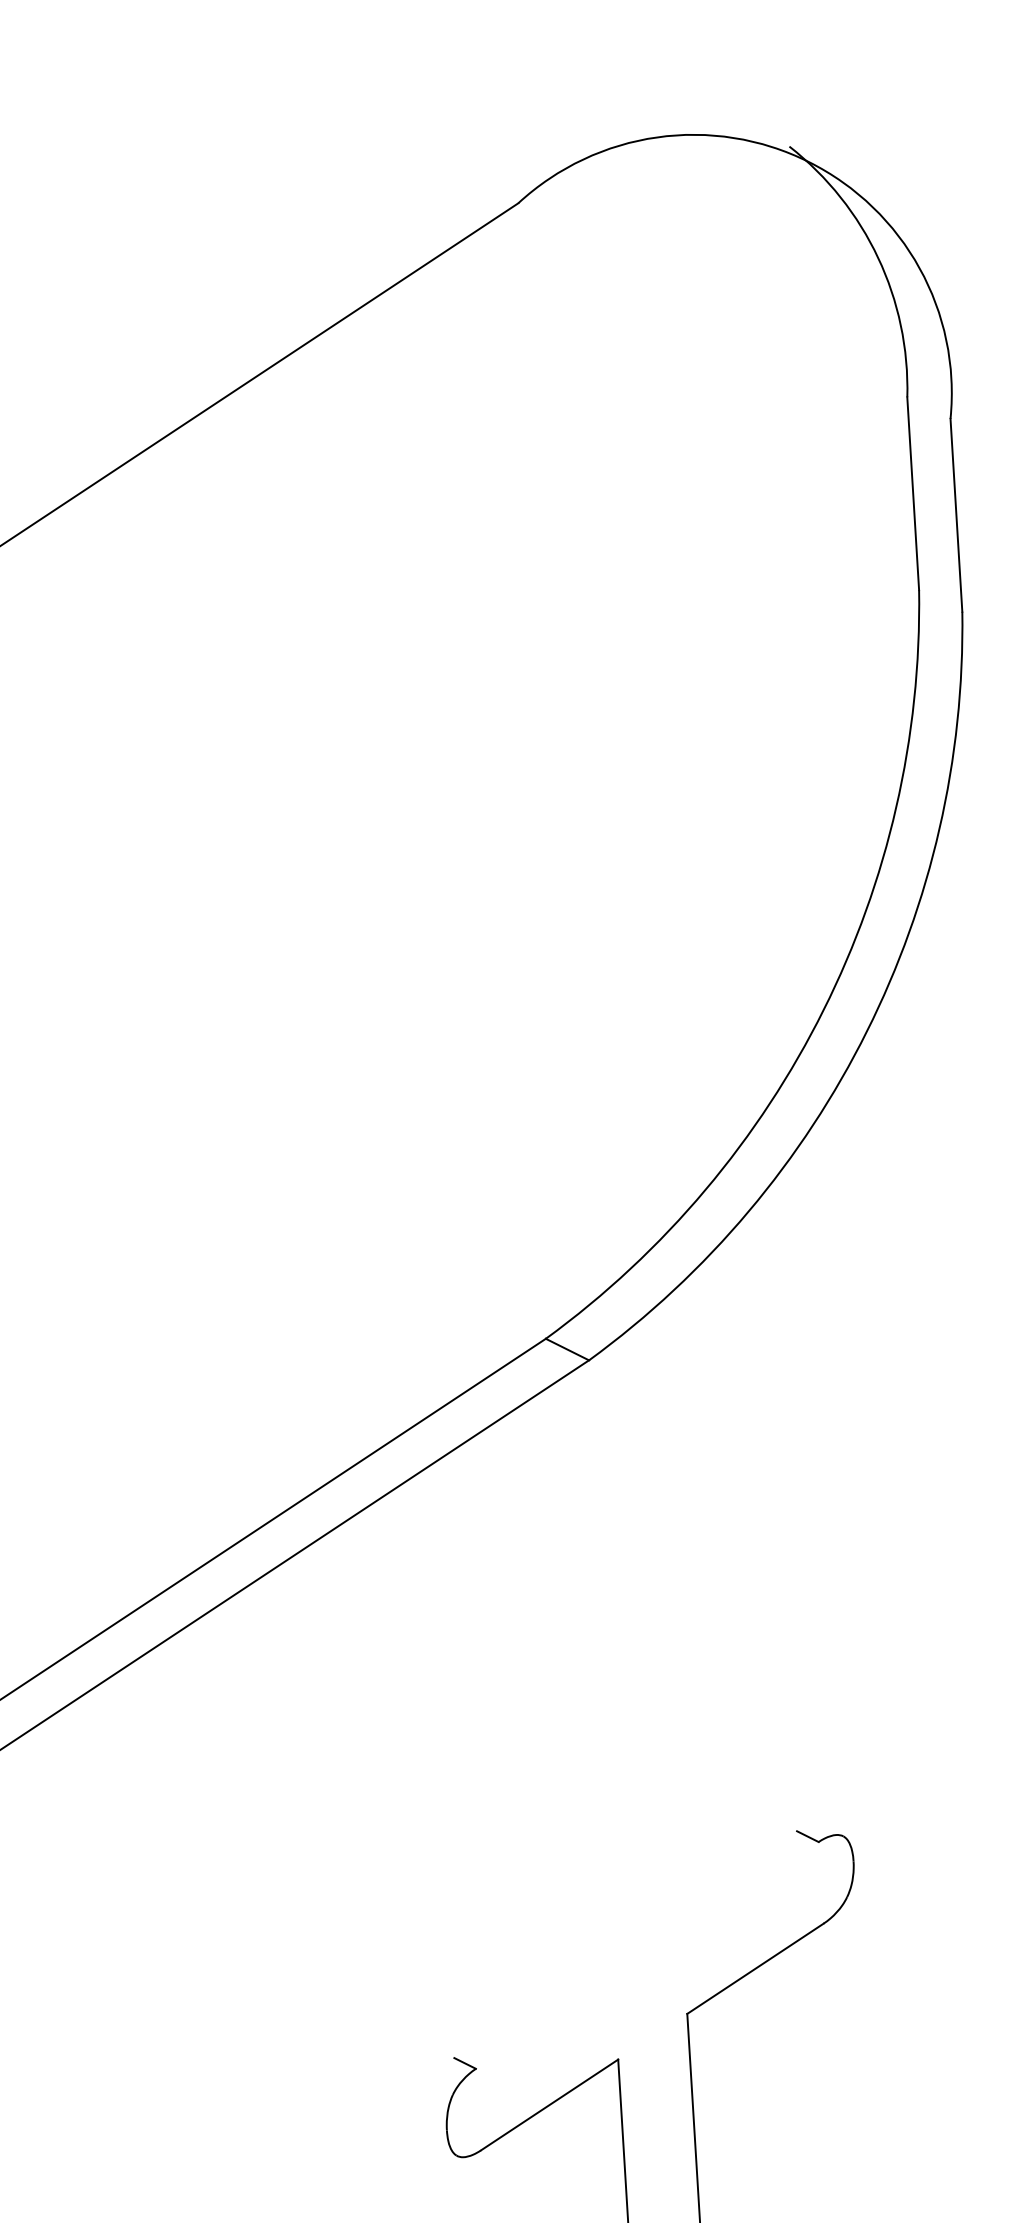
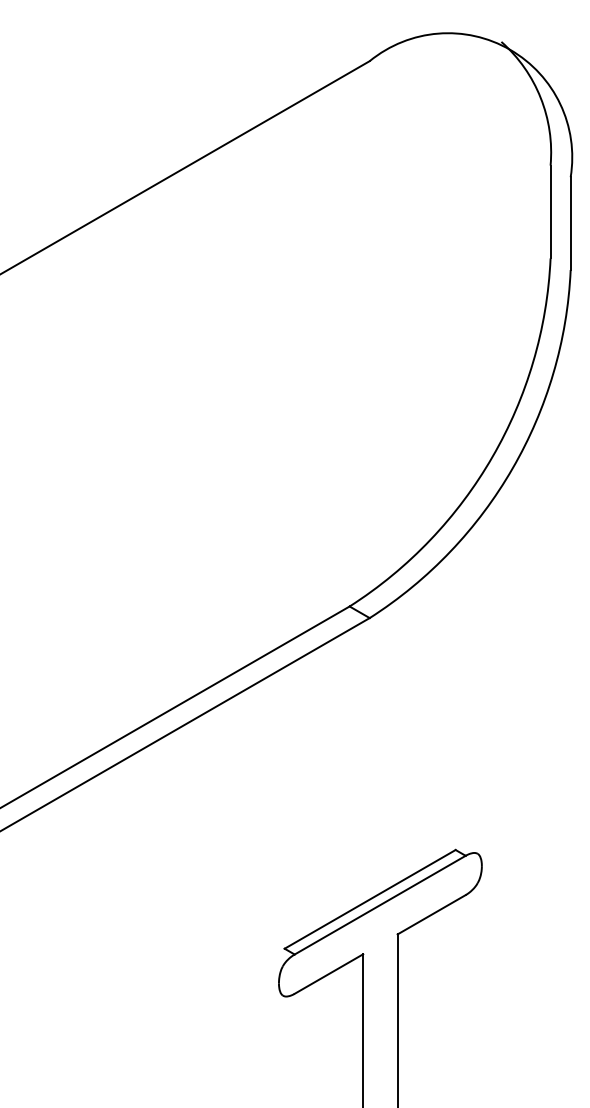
line: (624, 1945) -> (369, 899), added
line: (645, 1954) -> (379, 904), added

